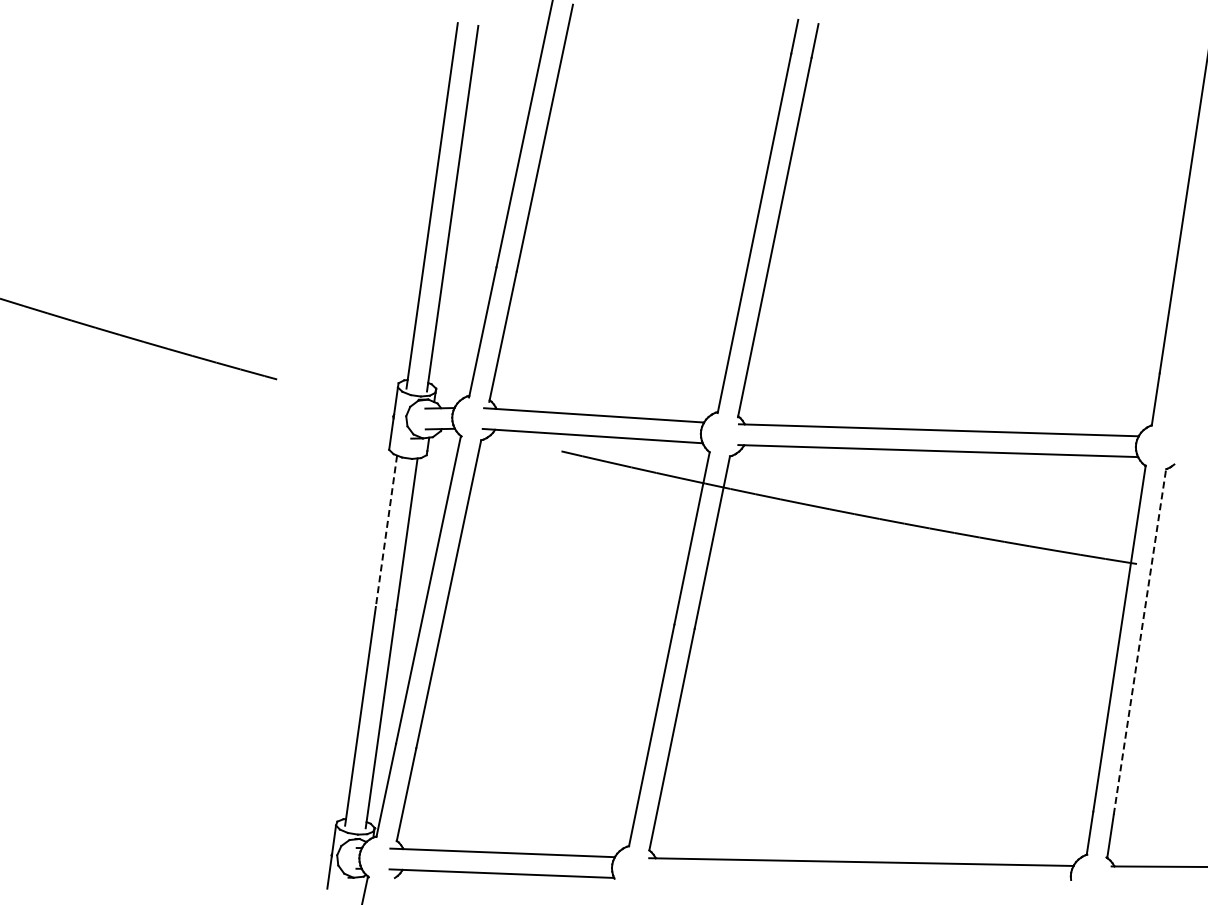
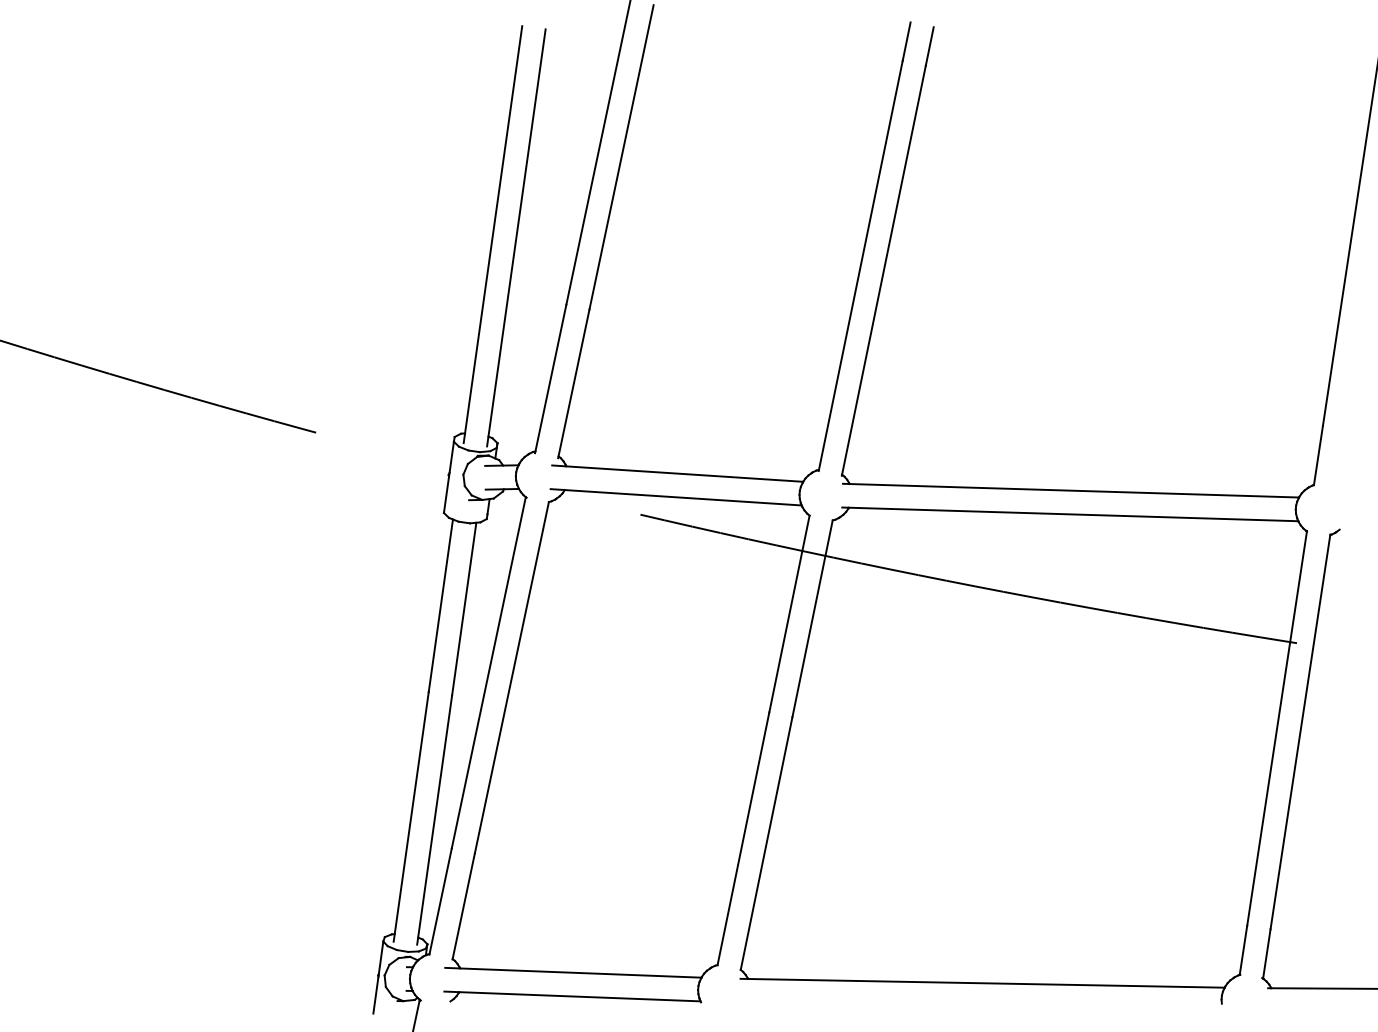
line: (386, 531) -> (440, 606), dashed -> solid
line: (1140, 641) -> (1301, 731), dashed -> solid

